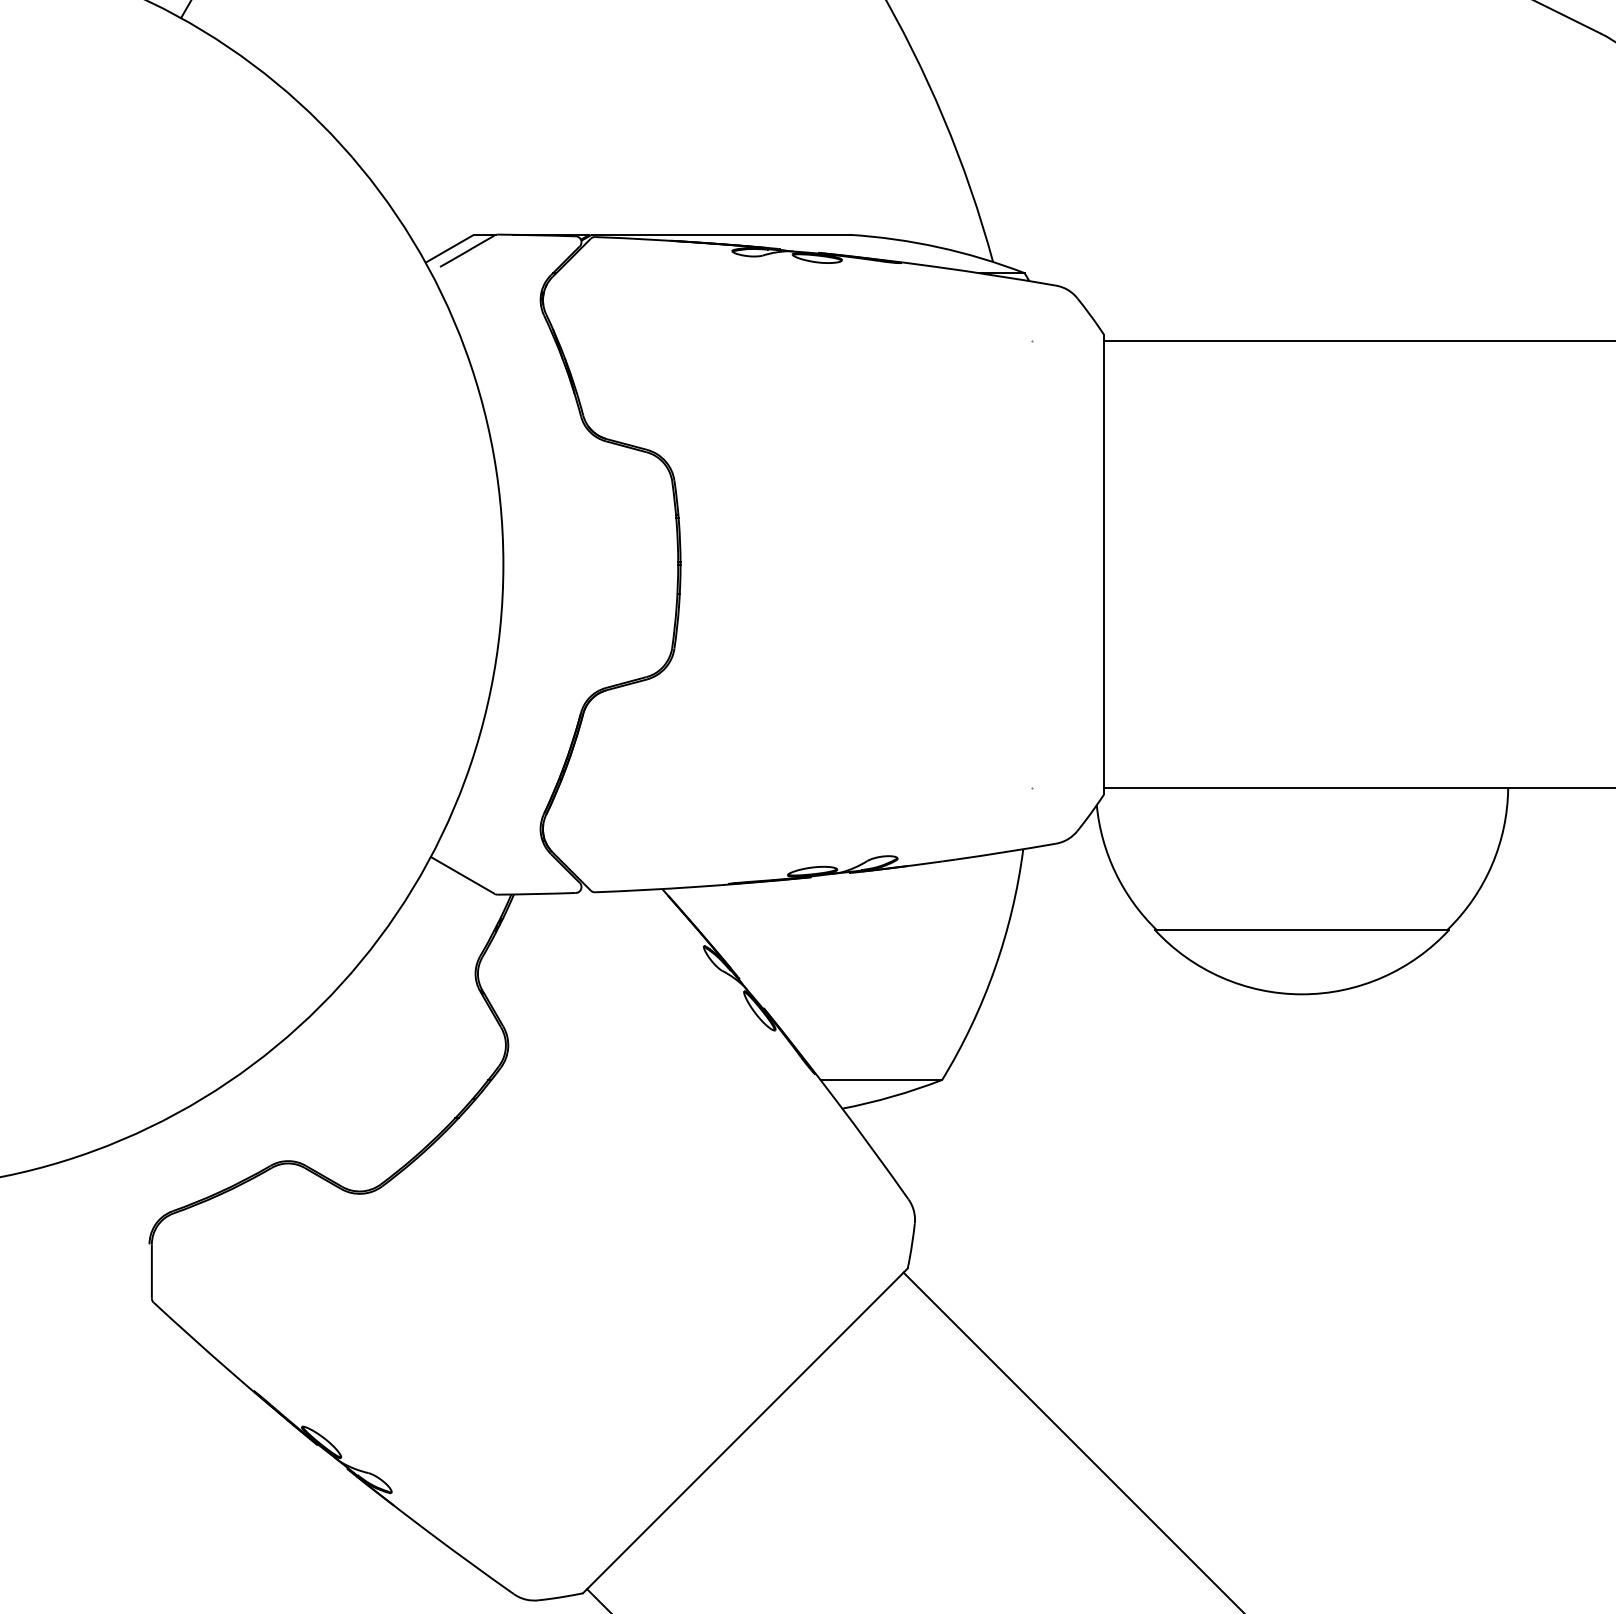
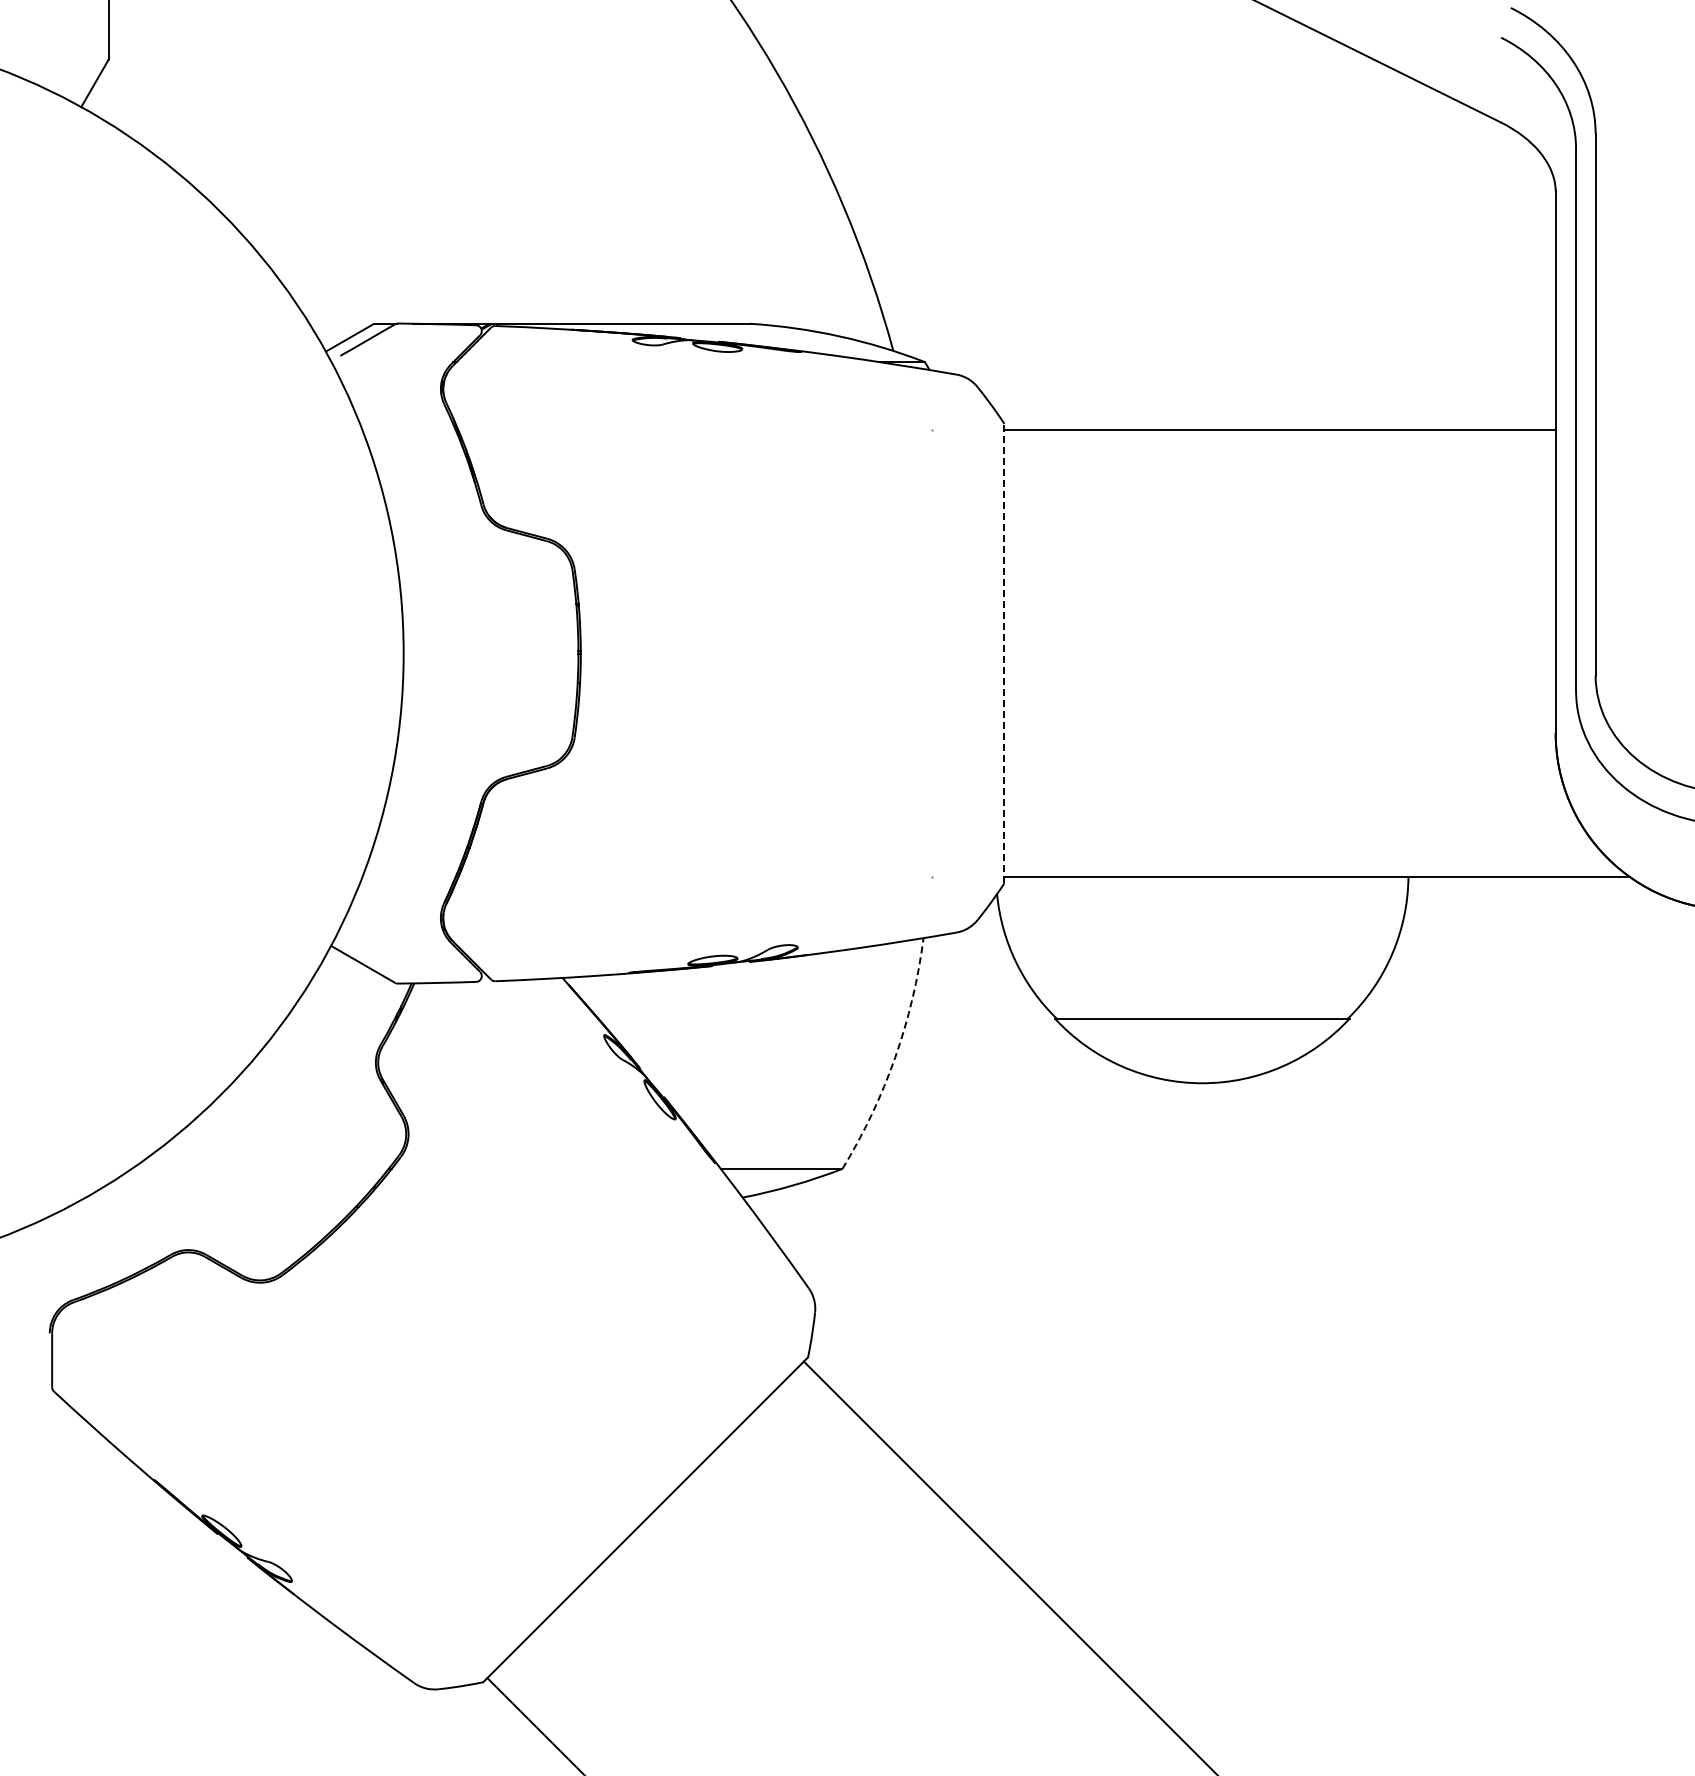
line: (1104, 564) -> (1004, 653), solid -> dashed
arc: (995, 968) -> (895, 1057), solid -> dashed

